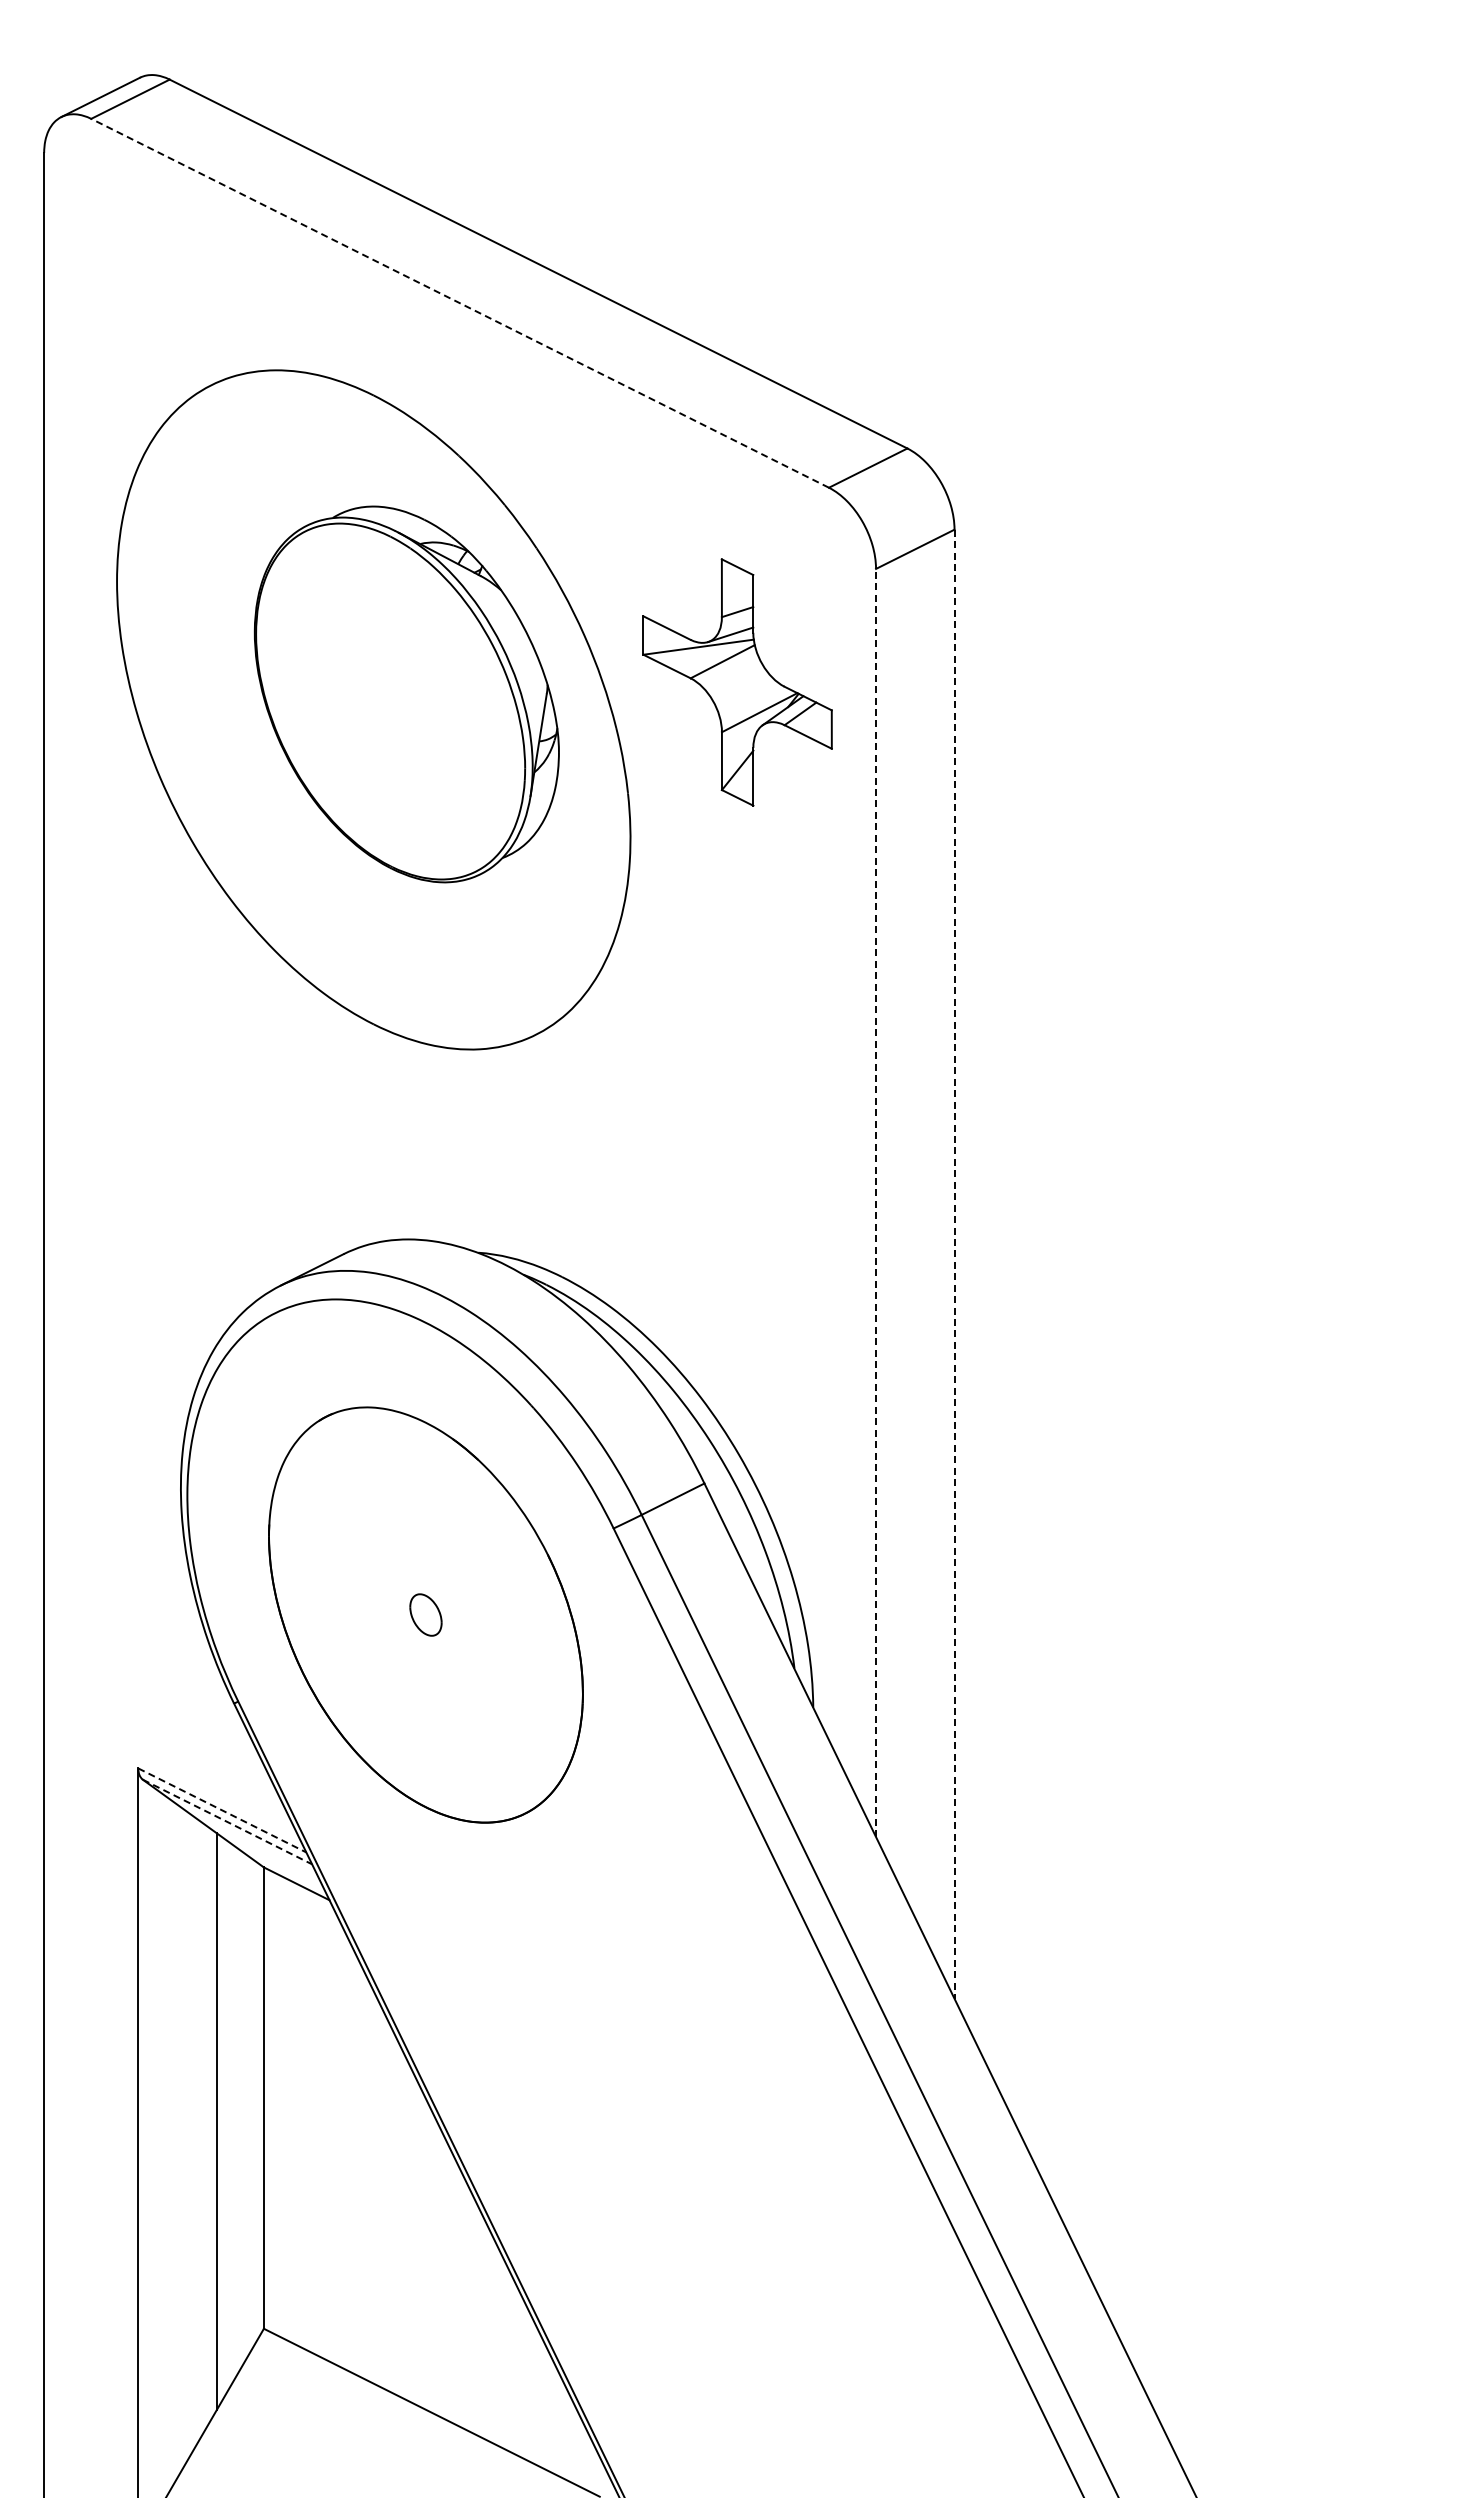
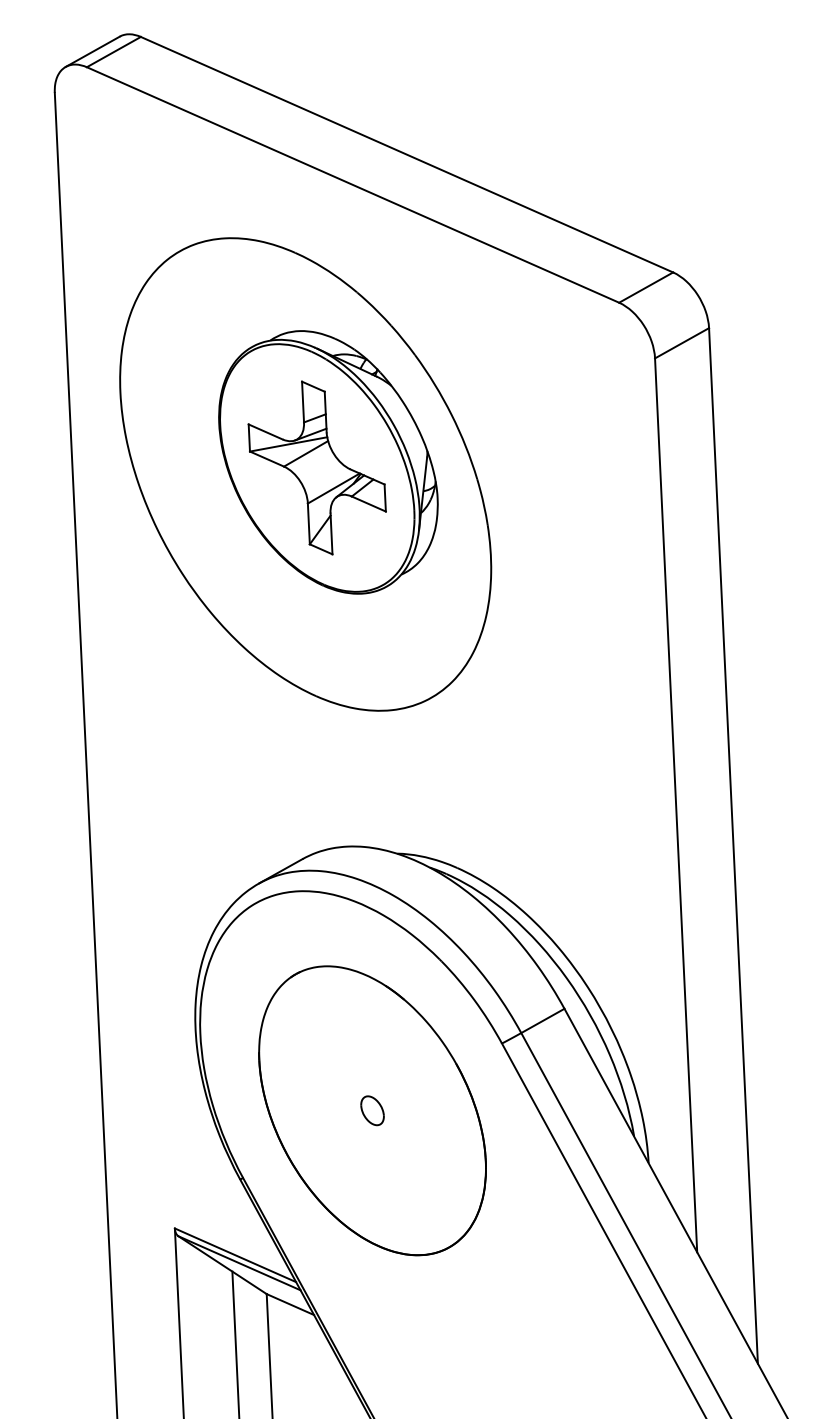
line: (459, 303) -> (352, 185), dashed -> solid
part: (737, 682) -> (317, 467), moved
line: (876, 1202) -> (676, 805), dashed -> solid
line: (954, 1264) -> (733, 846), dashed -> solid
line: (222, 1810) -> (235, 1255), dashed -> solid
line: (227, 1822) -> (239, 1263), dashed -> solid

